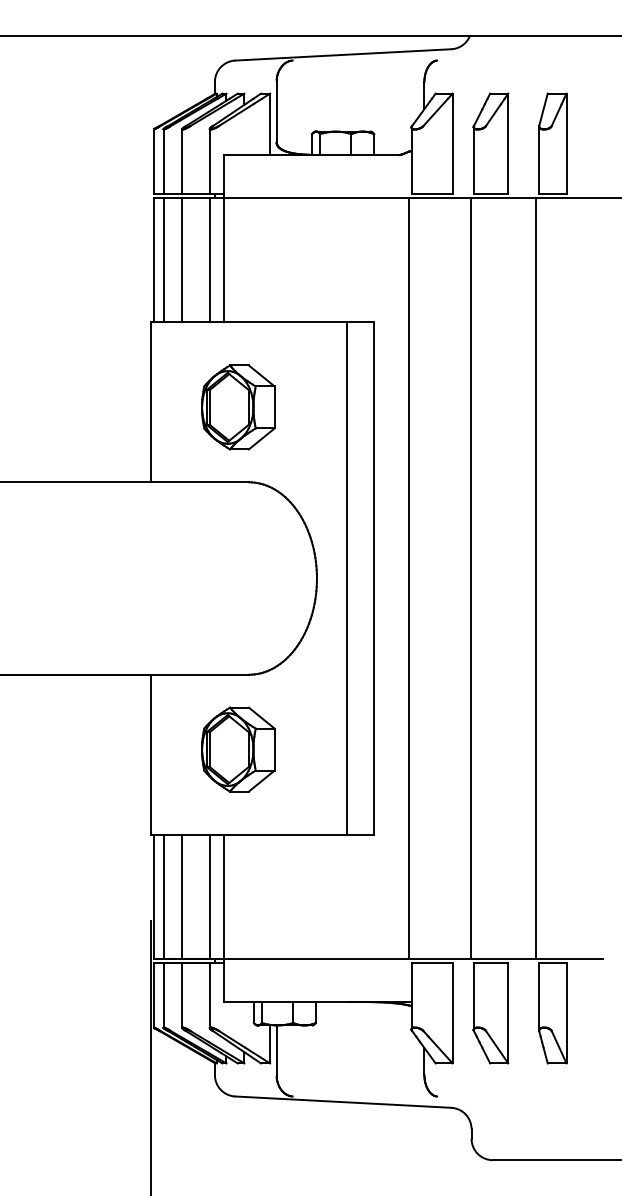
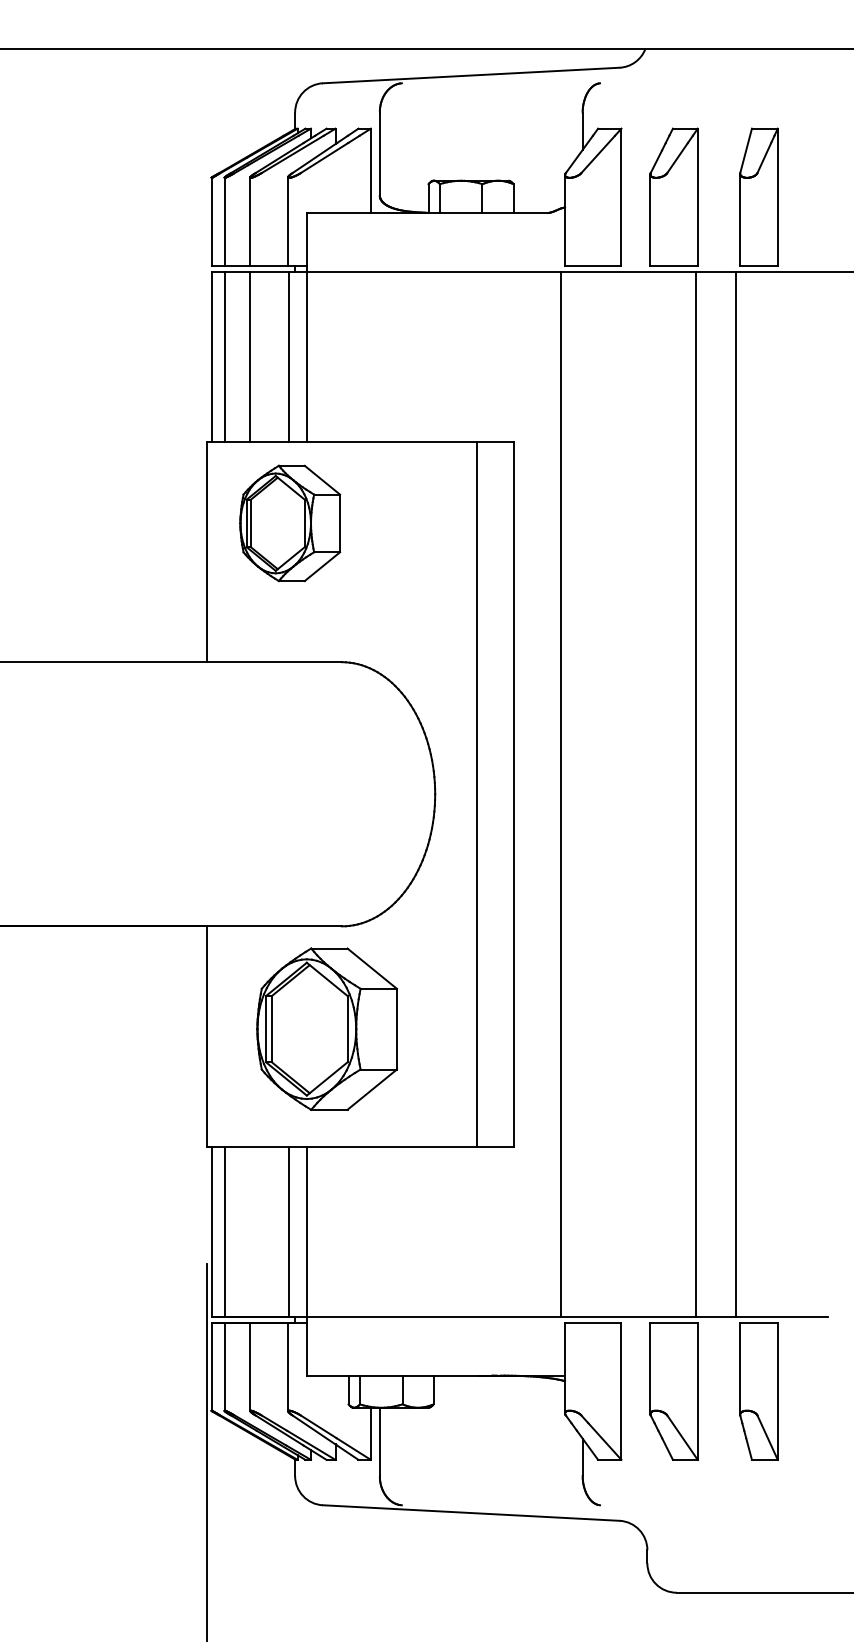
part: (238, 407) -> (290, 523), moved
line: (470, 577) -> (696, 793), moved
part: (238, 749) -> (327, 1028), size x1.4
line: (182, 897) -> (250, 1231), removed

